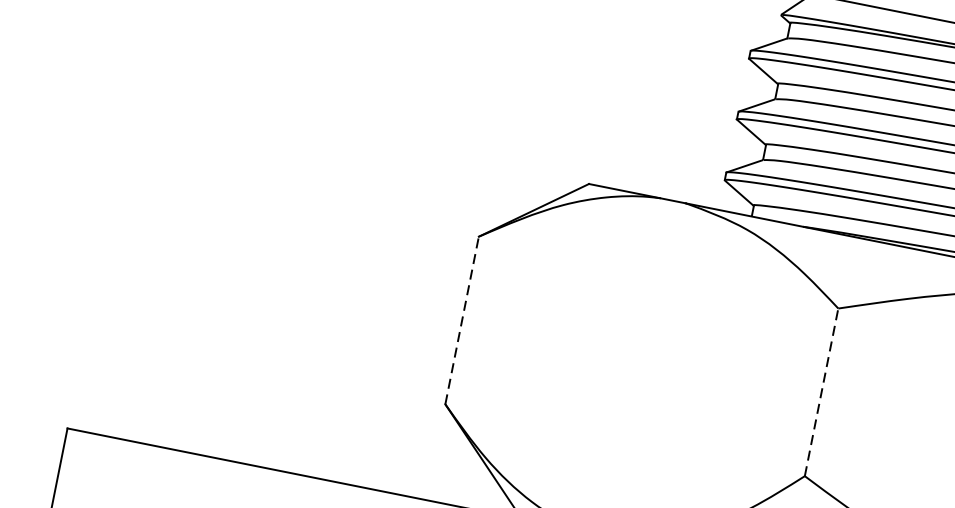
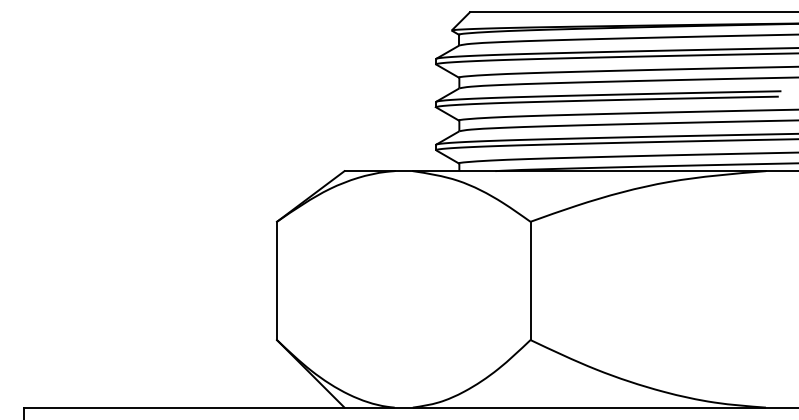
line: (461, 319) -> (276, 280), dashed -> solid
line: (821, 391) -> (530, 280), dashed -> solid

